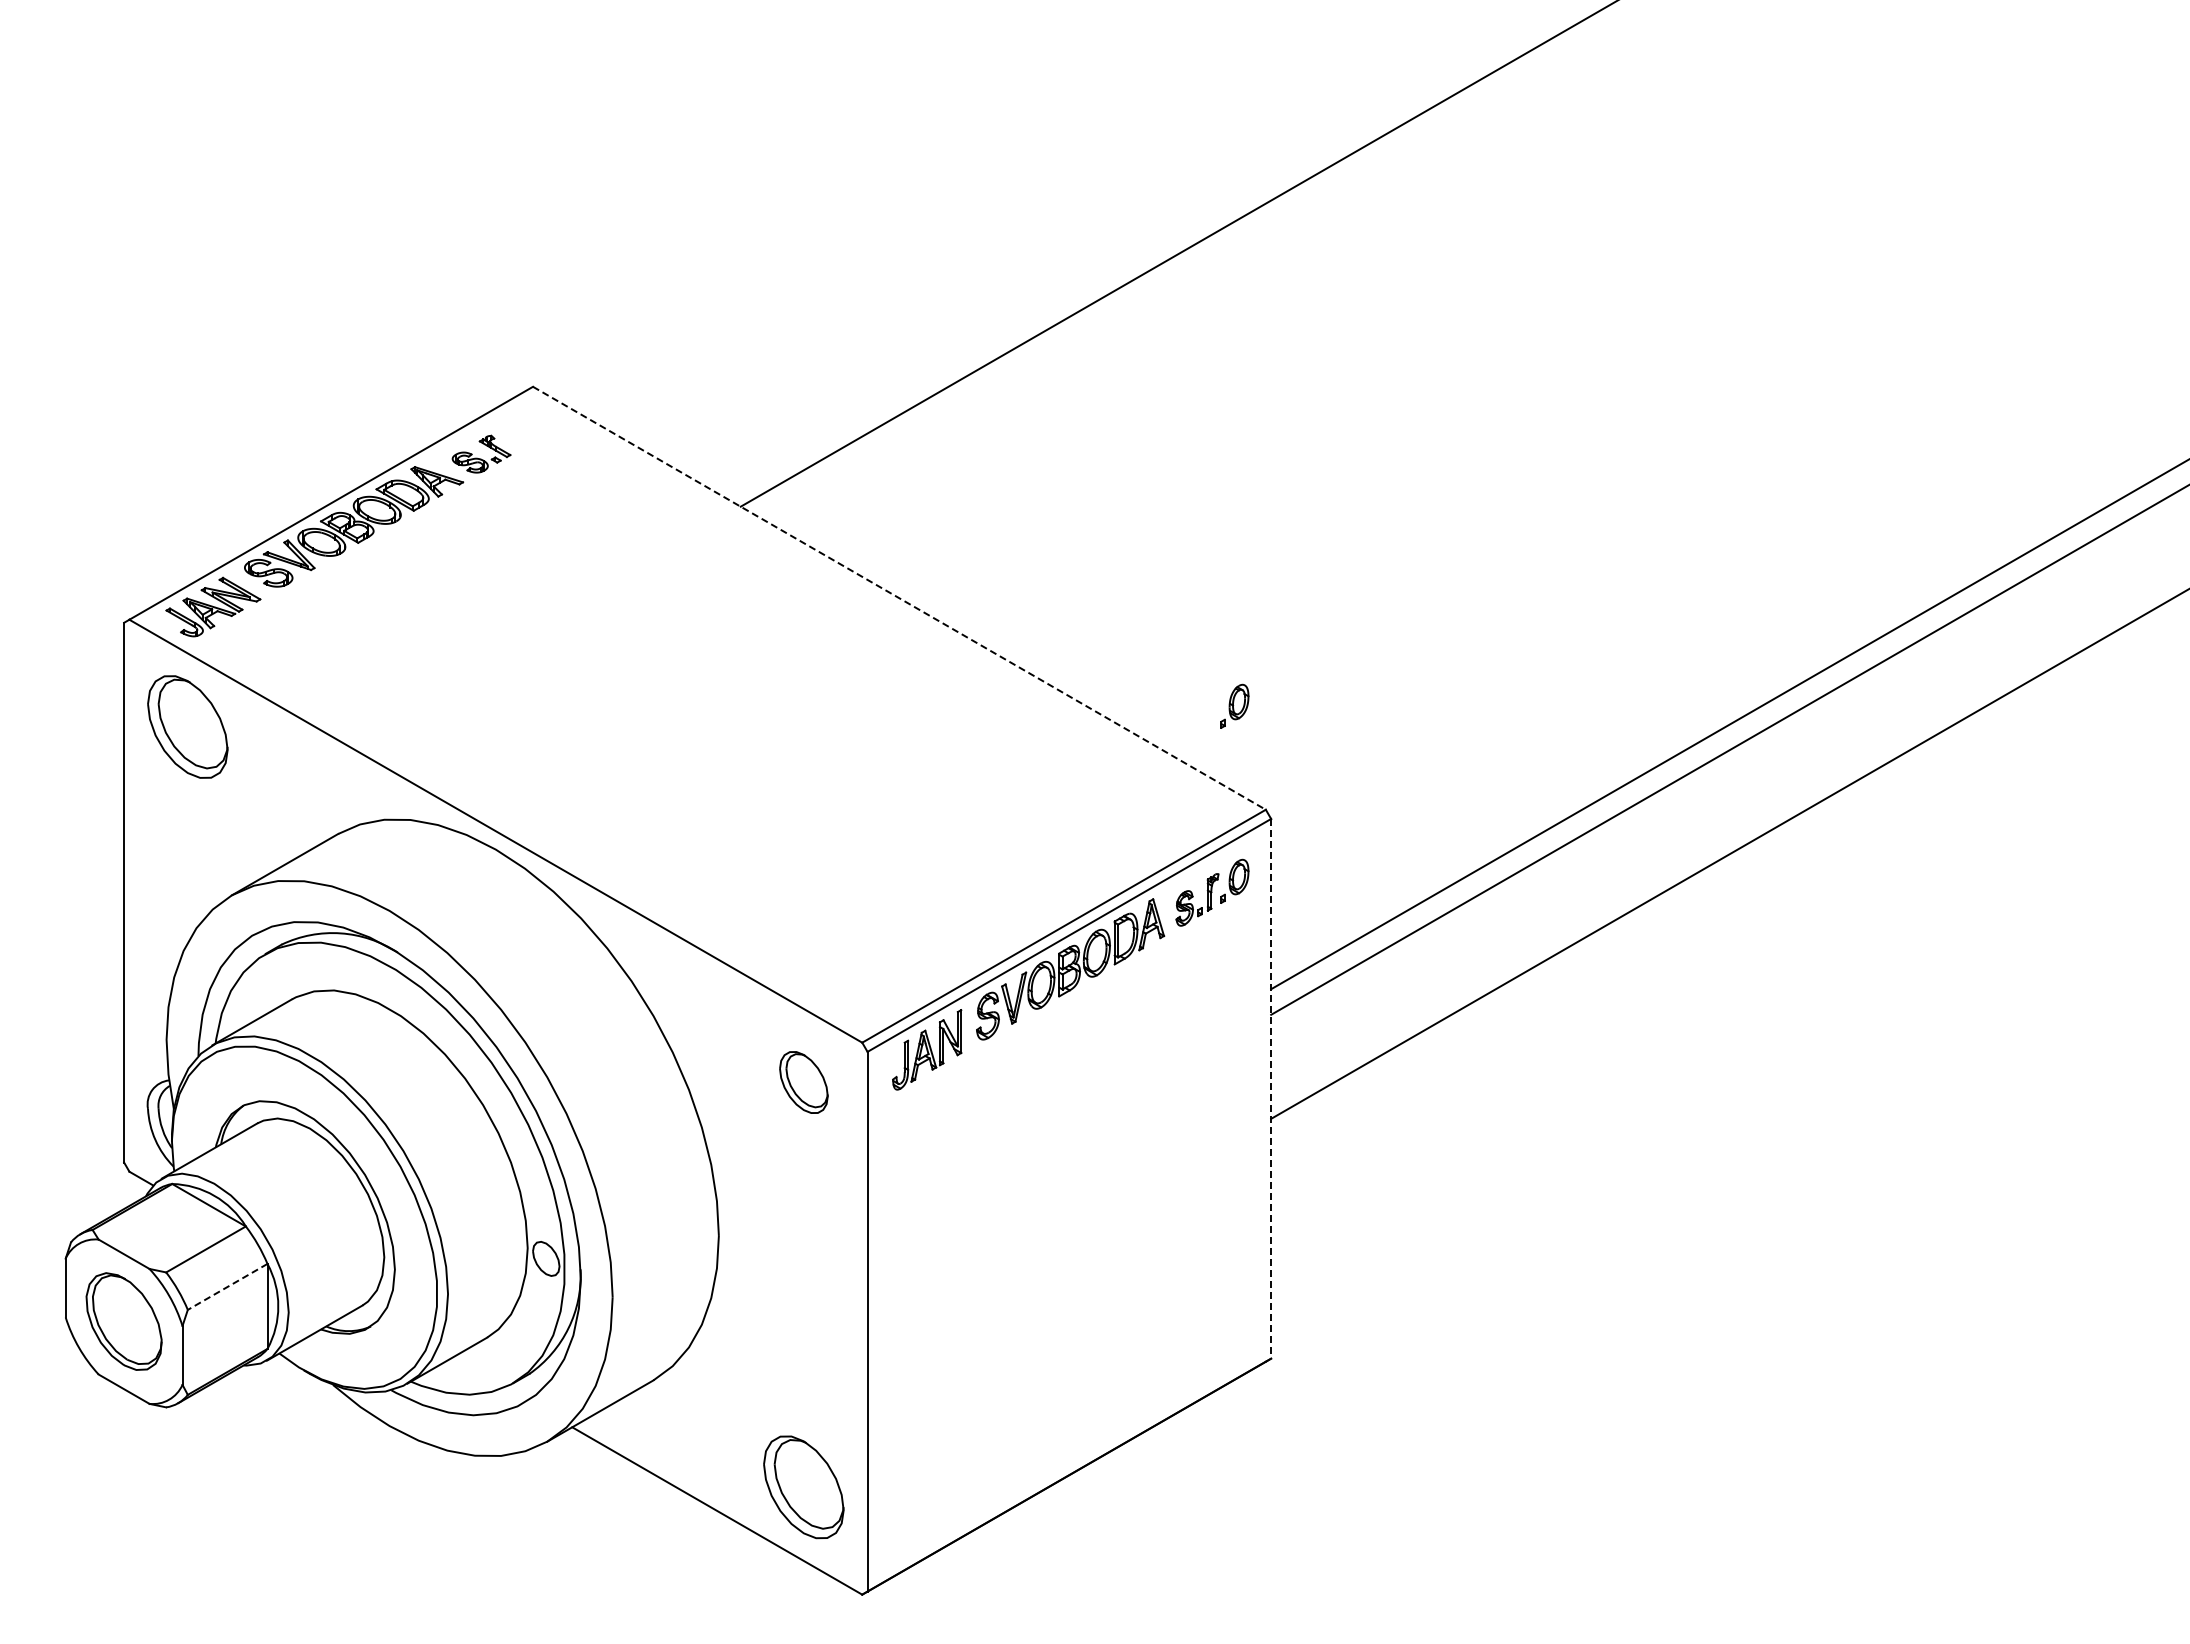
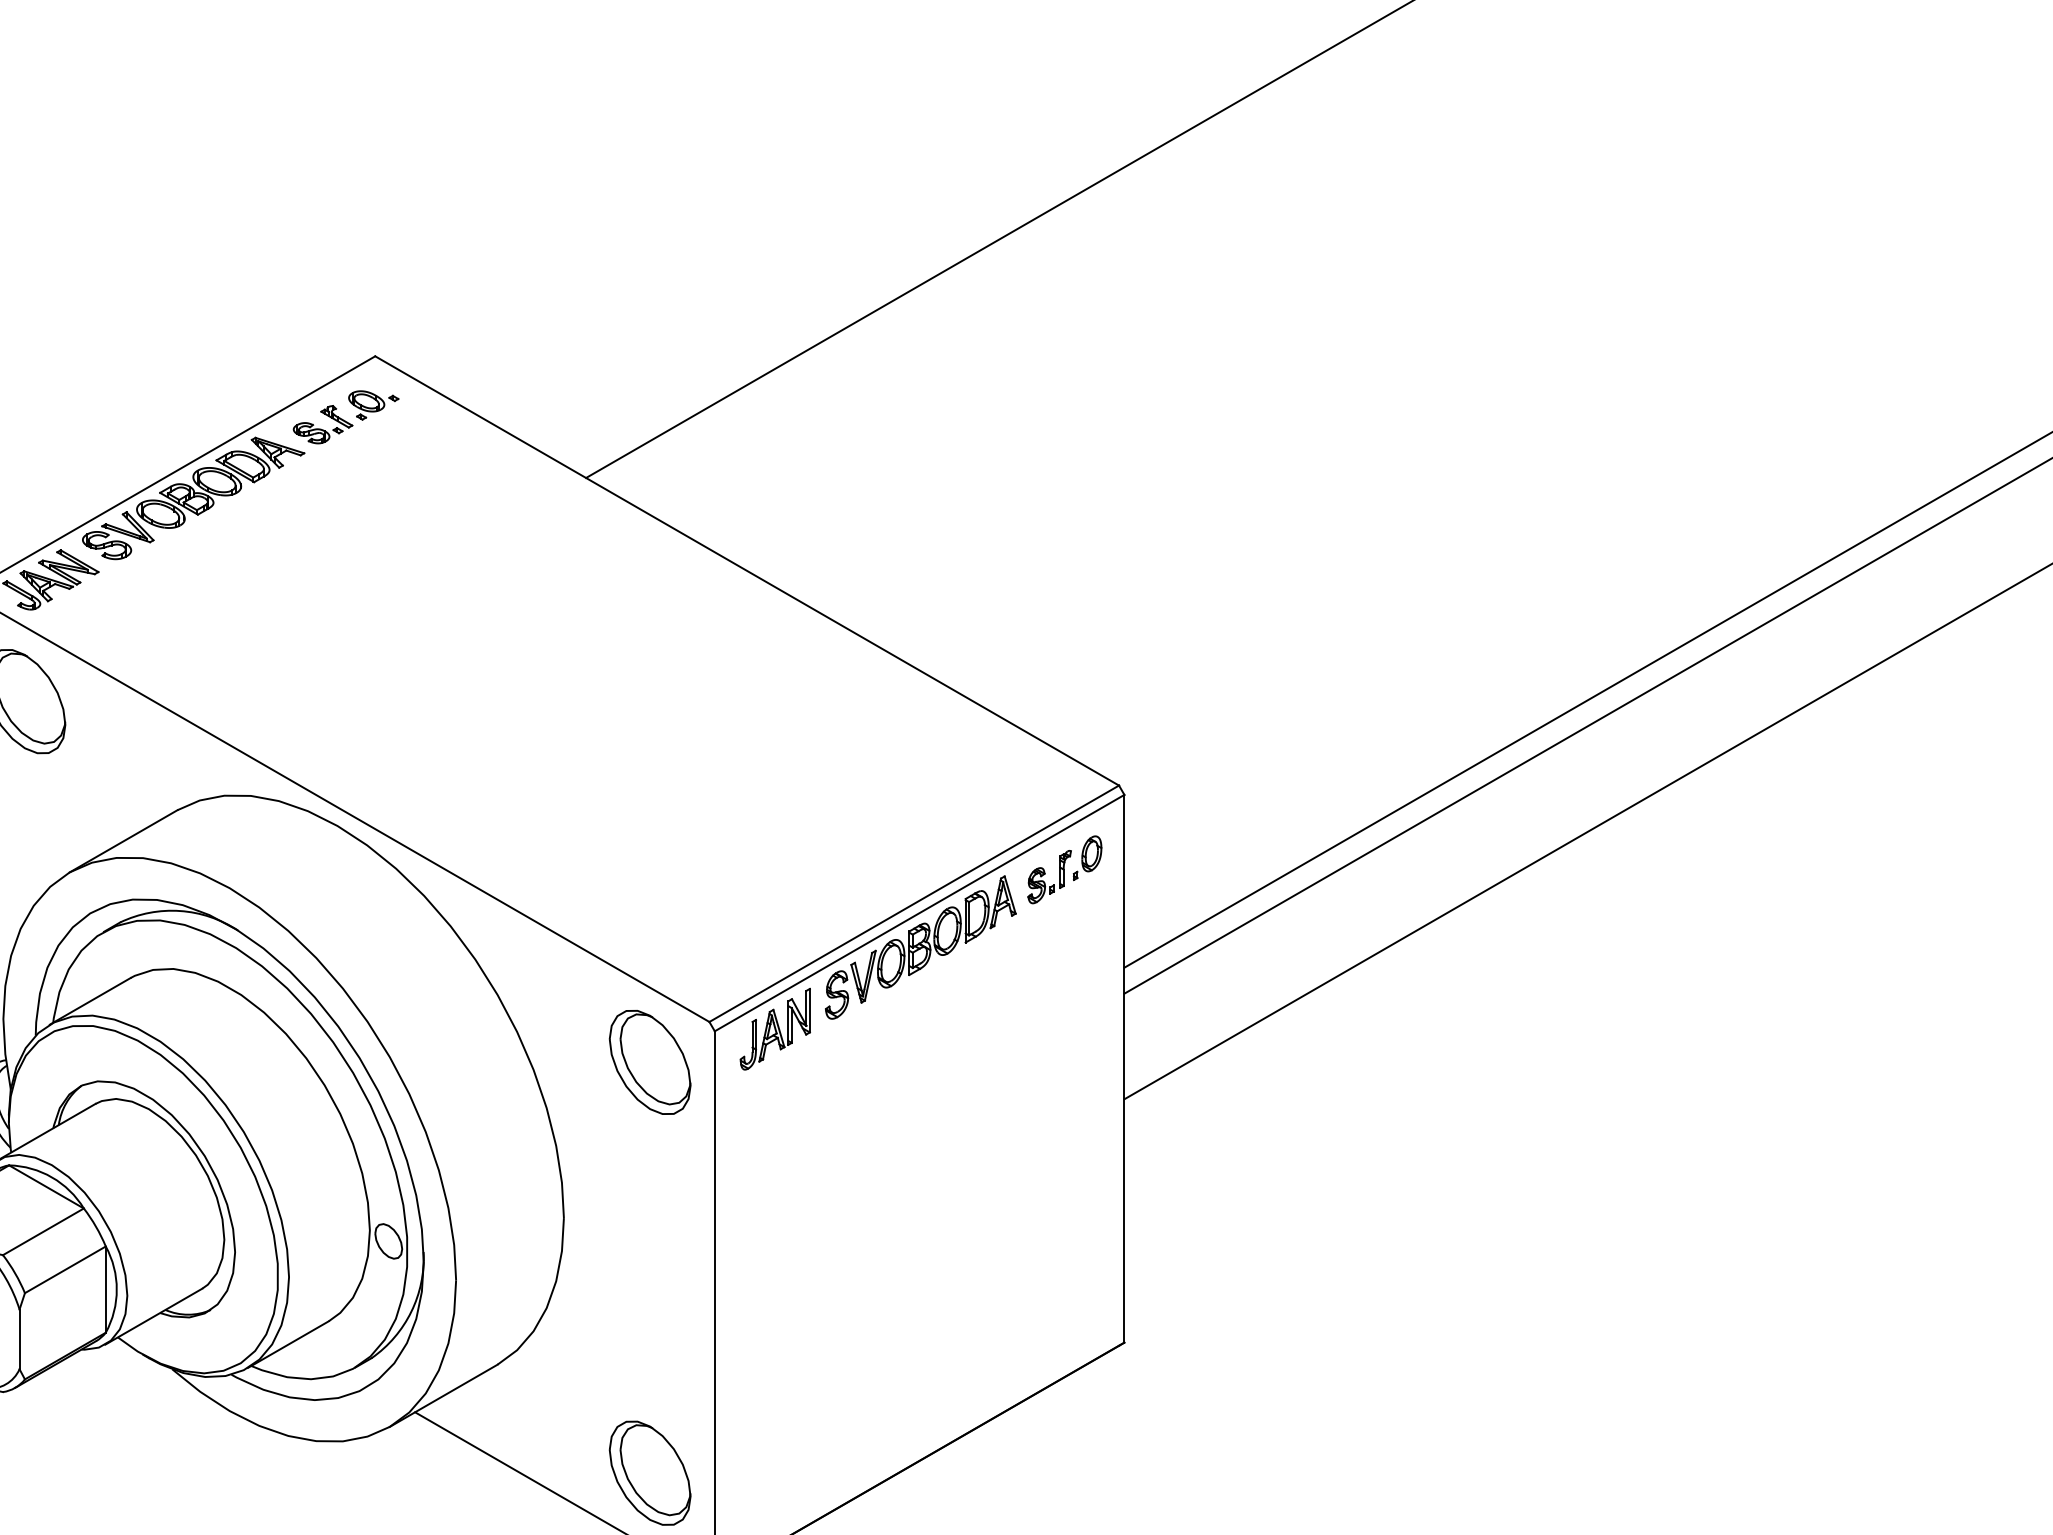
part: (531, 435) -> (373, 405), added
line: (899, 598) -> (747, 571), dashed -> solid
part: (1234, 705) -> (1087, 679), removed
part: (803, 1082) -> (649, 1062), size x1.67
line: (1271, 1088) -> (1124, 1068), dashed -> solid
line: (227, 1286) -> (65, 1269), dashed -> solid

